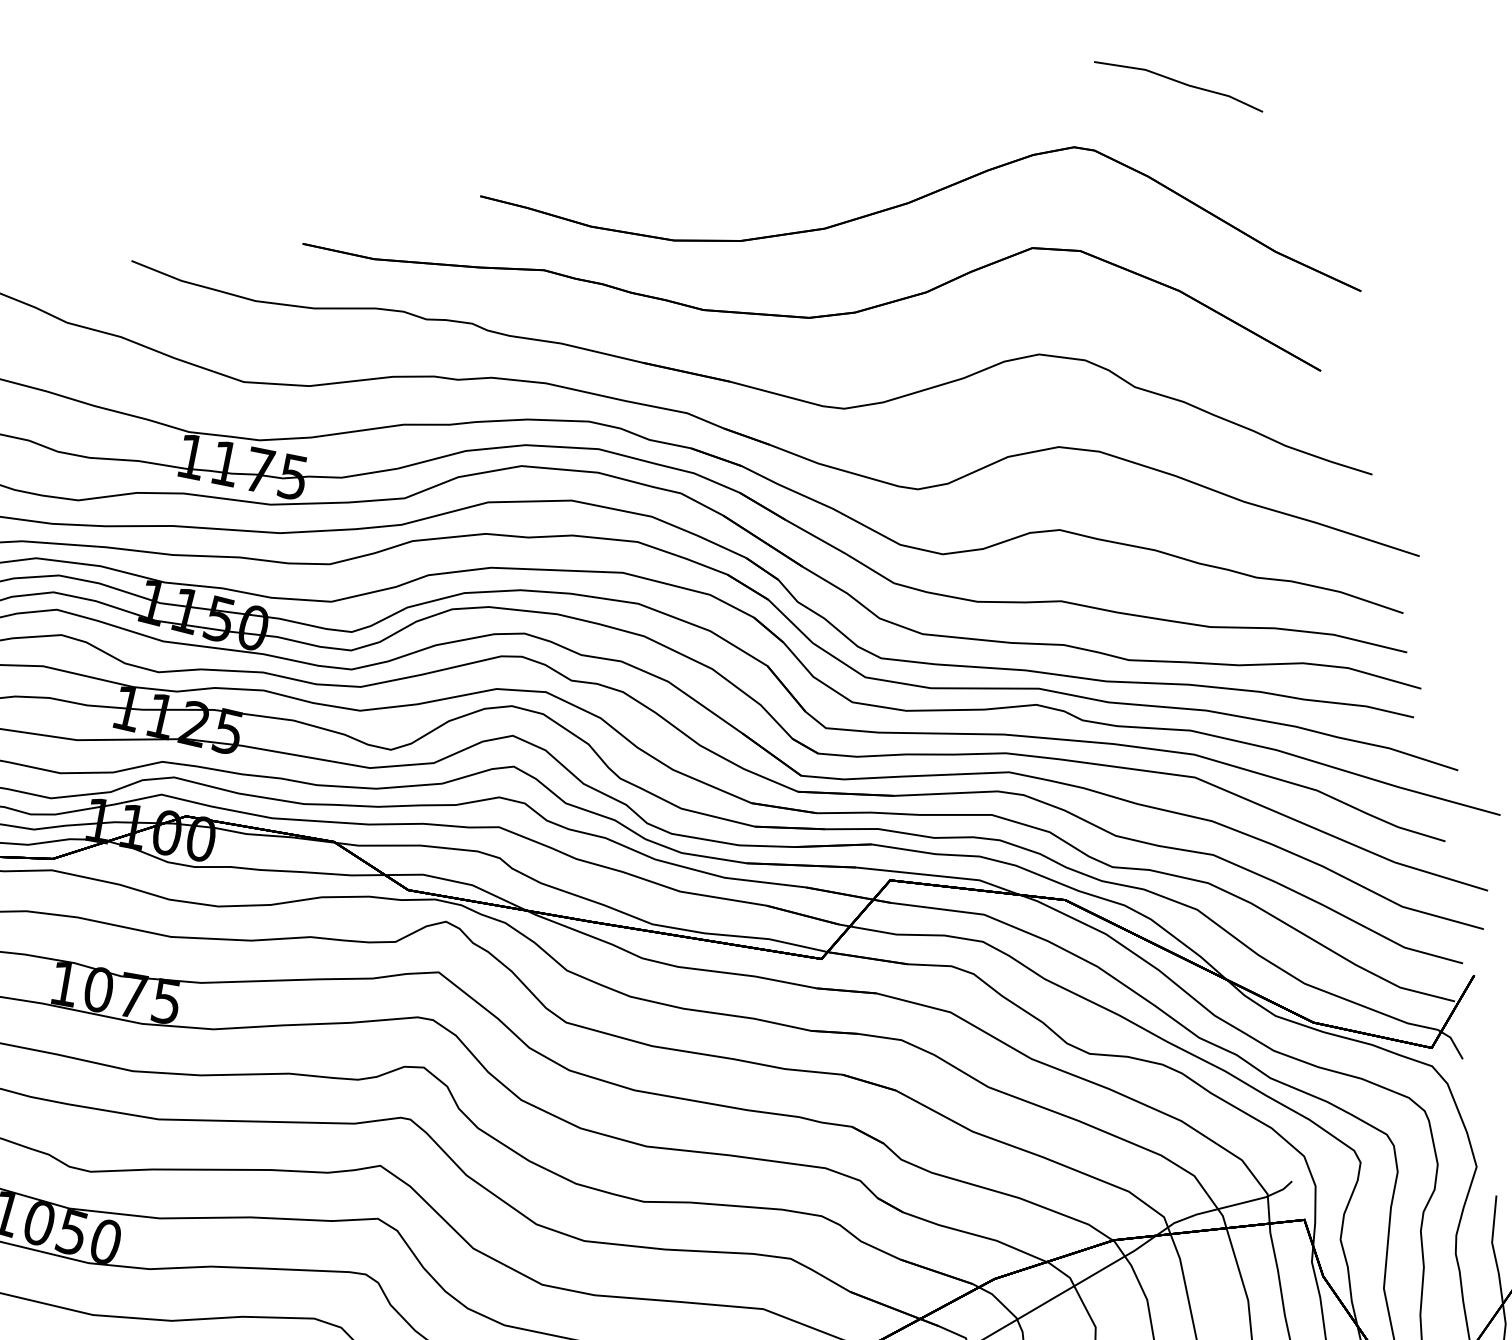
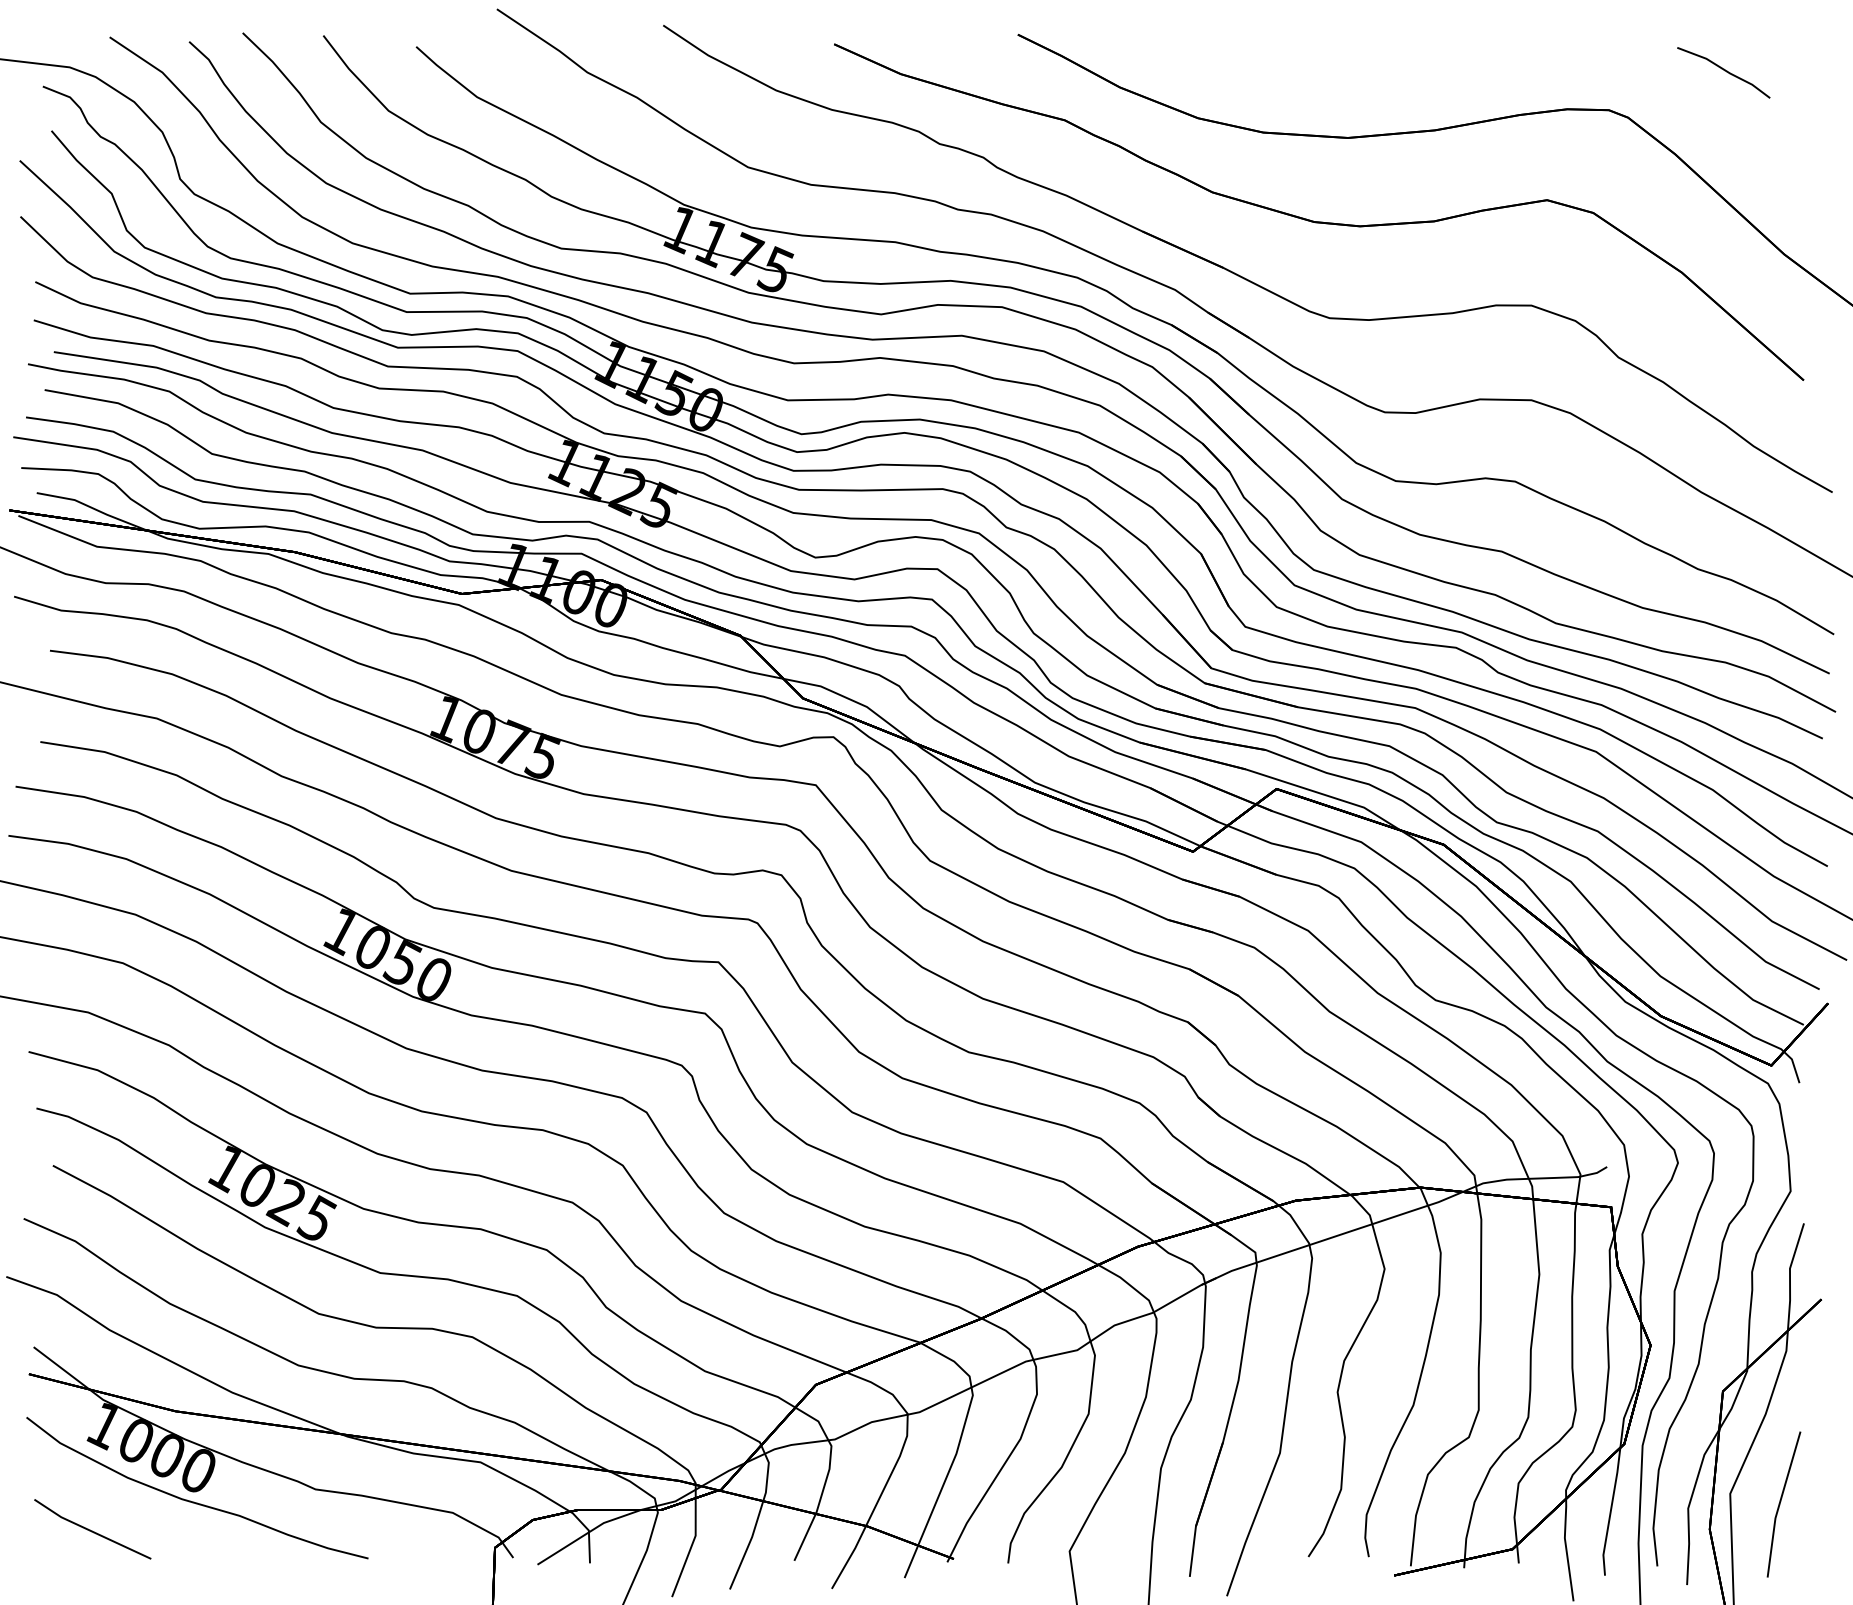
part: (1178, 86) -> (1723, 72), size x0.6

